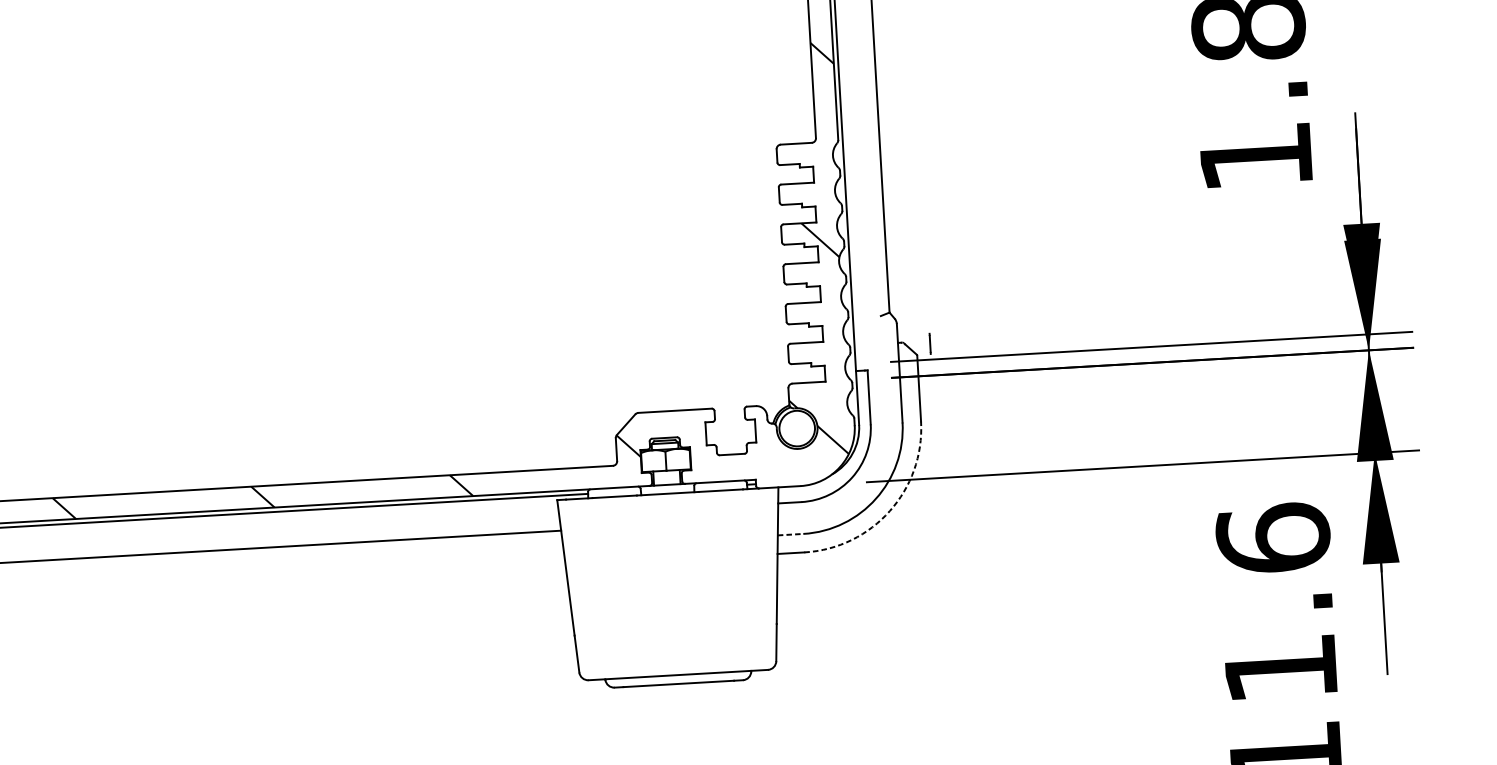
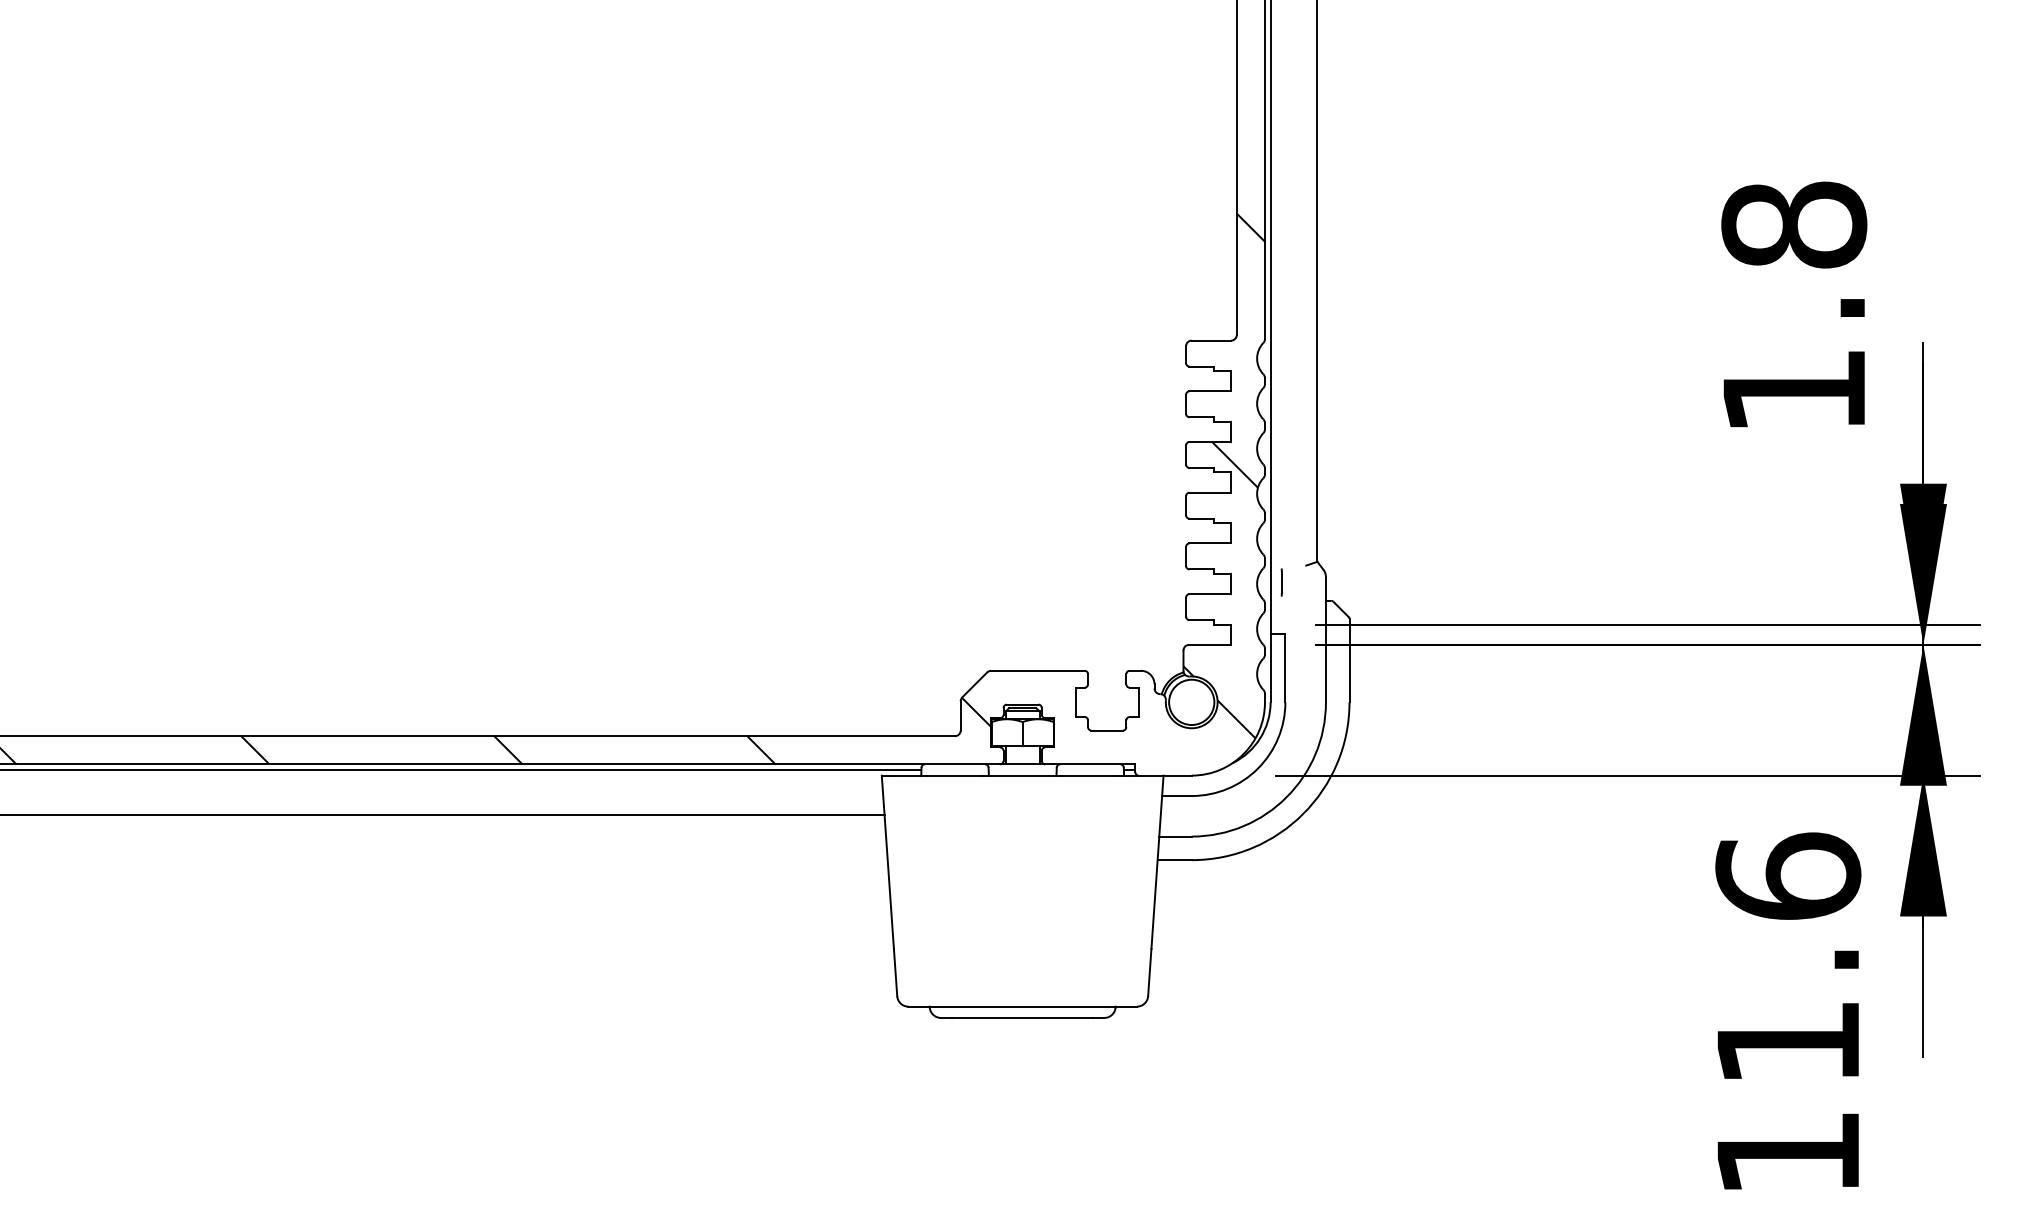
line: (929, 343) -> (1281, 582), moved
arc: (889, 510) -> (1303, 813), dashed -> solid
line: (791, 534) -> (1176, 836), dashed -> solid

